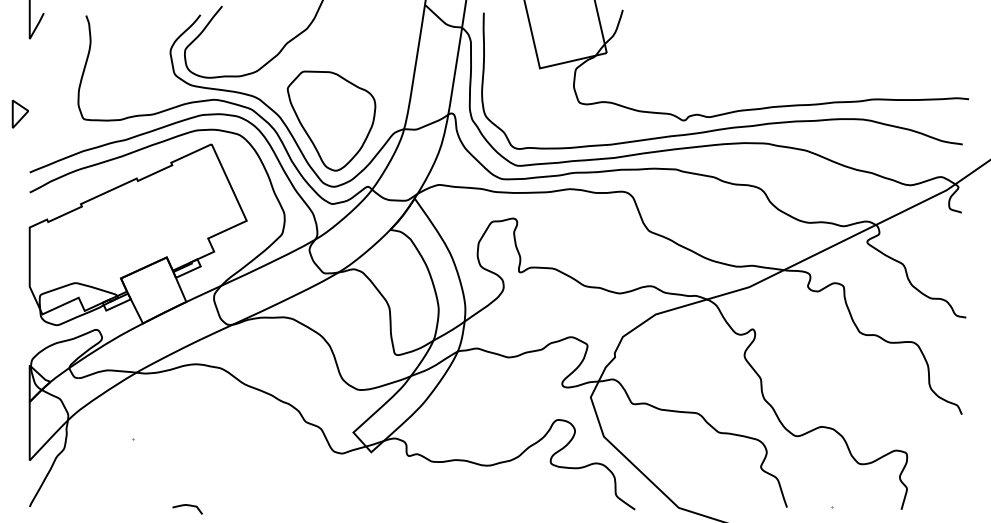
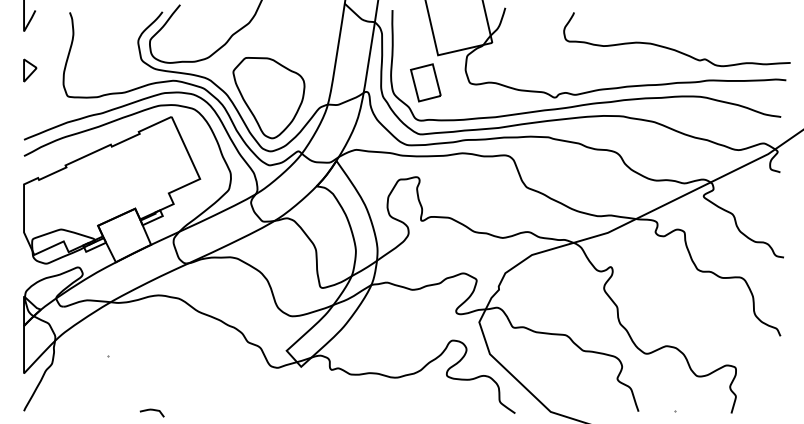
curve: (830, 60) -> (673, 48), added
part: (524, 102) -> (425, 82), added
part: (19, 113) -> (29, 69), moved

